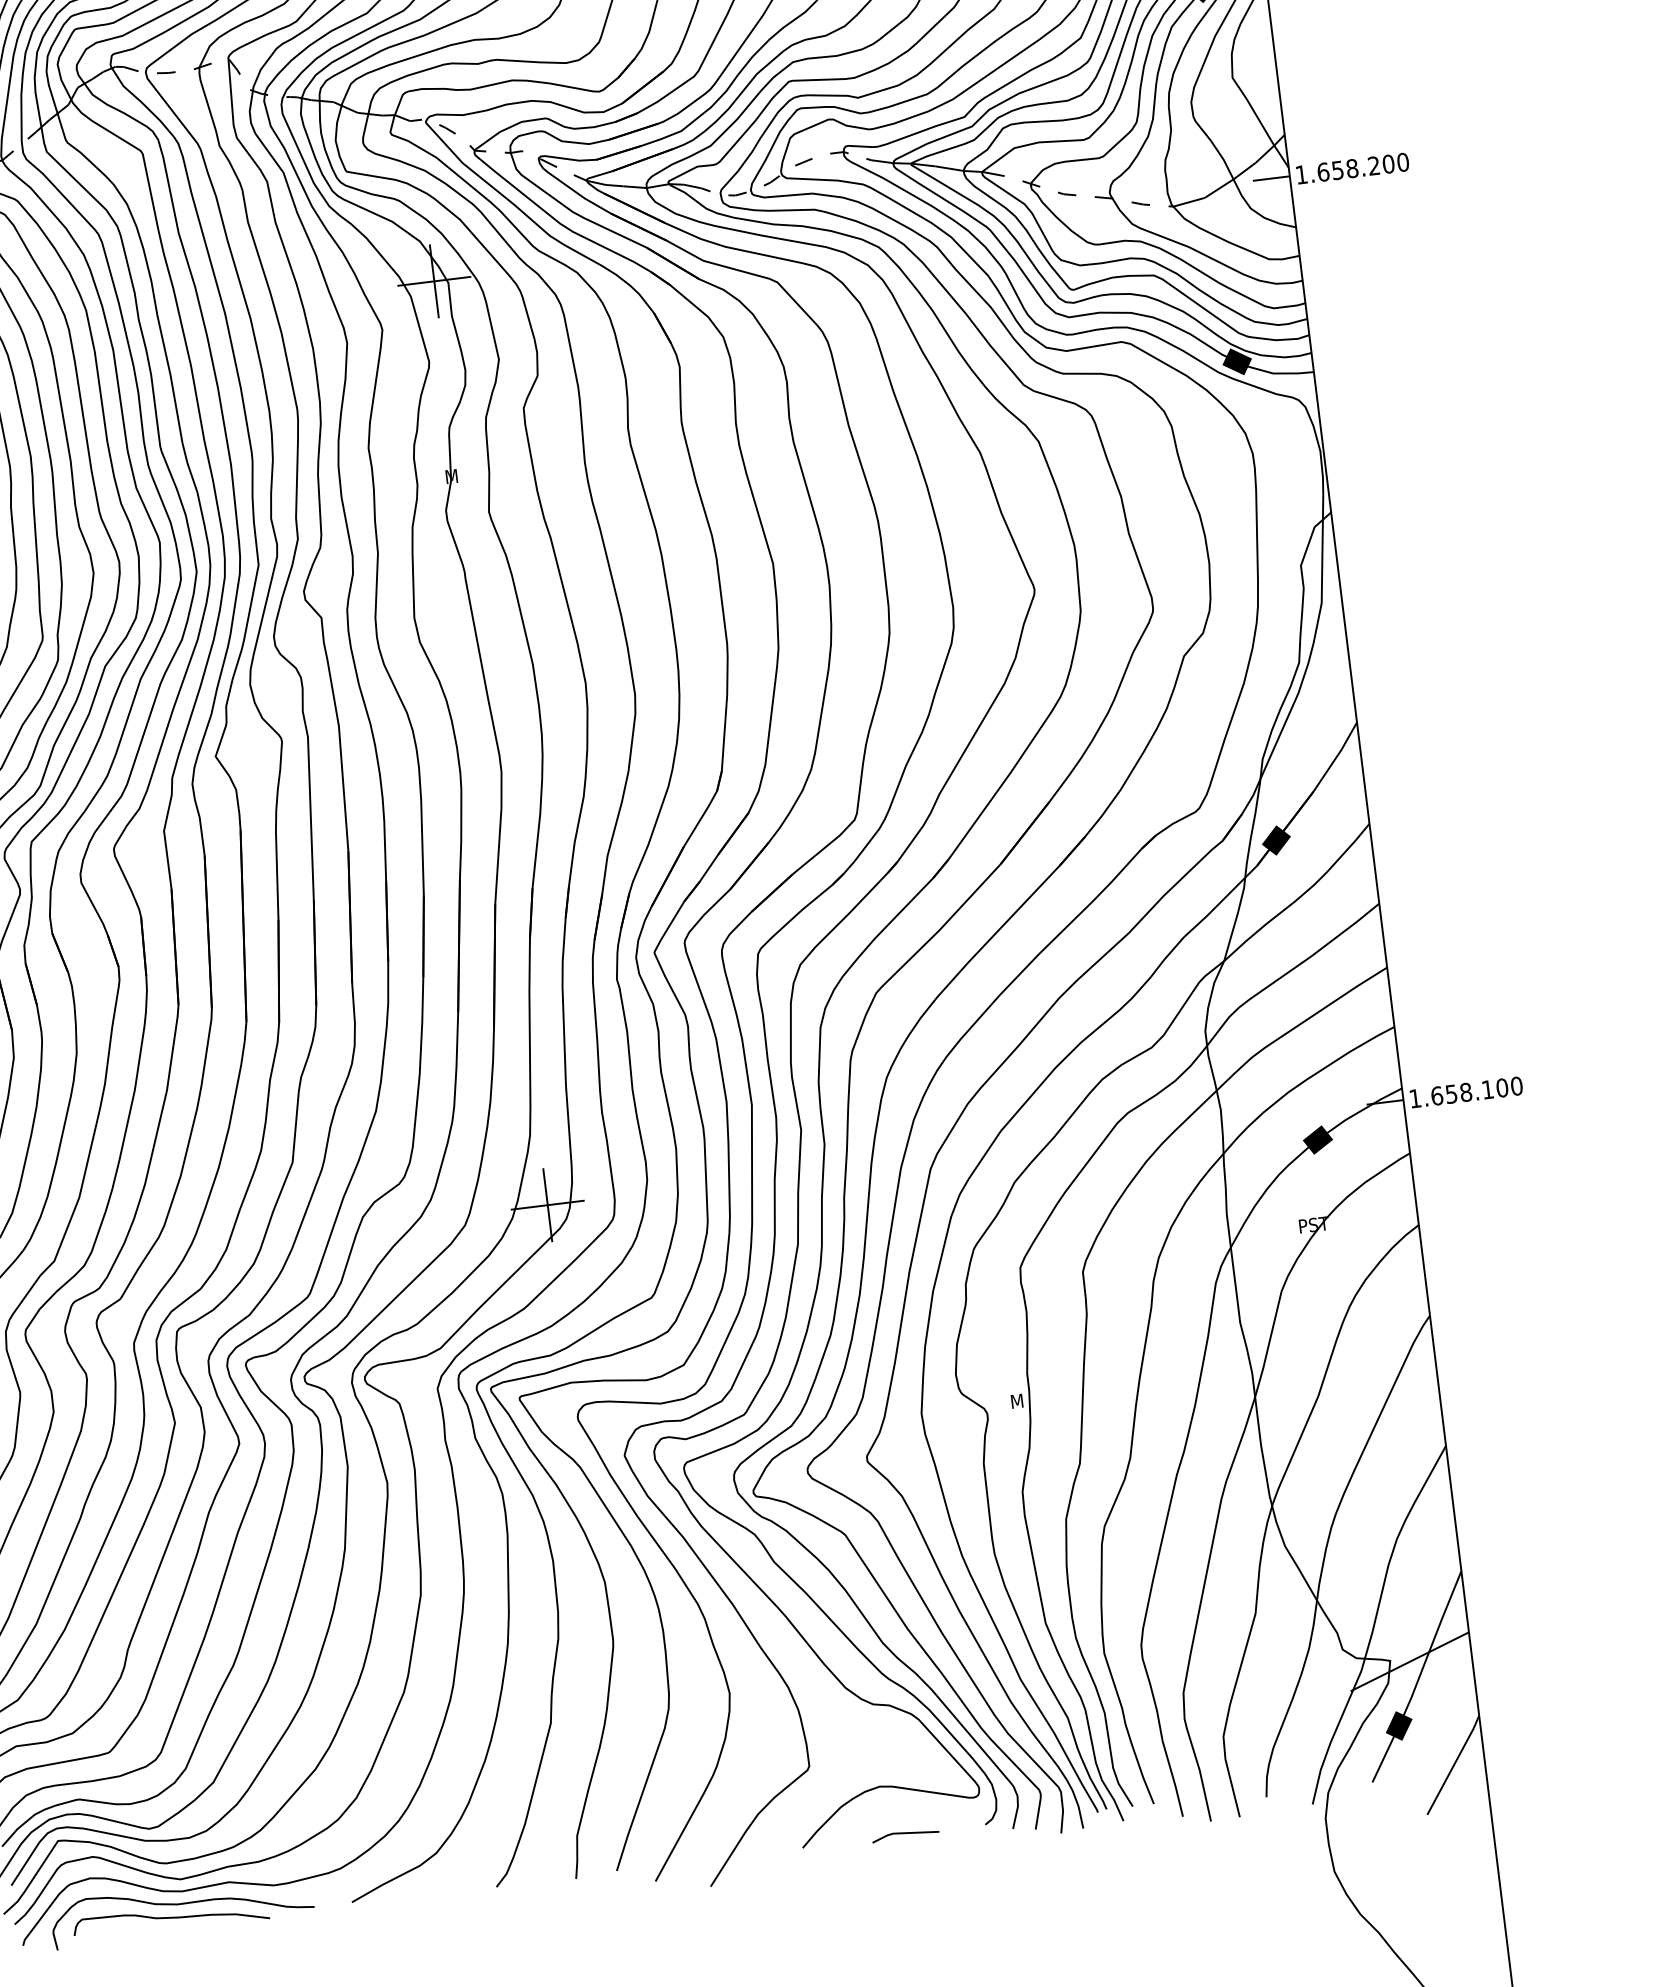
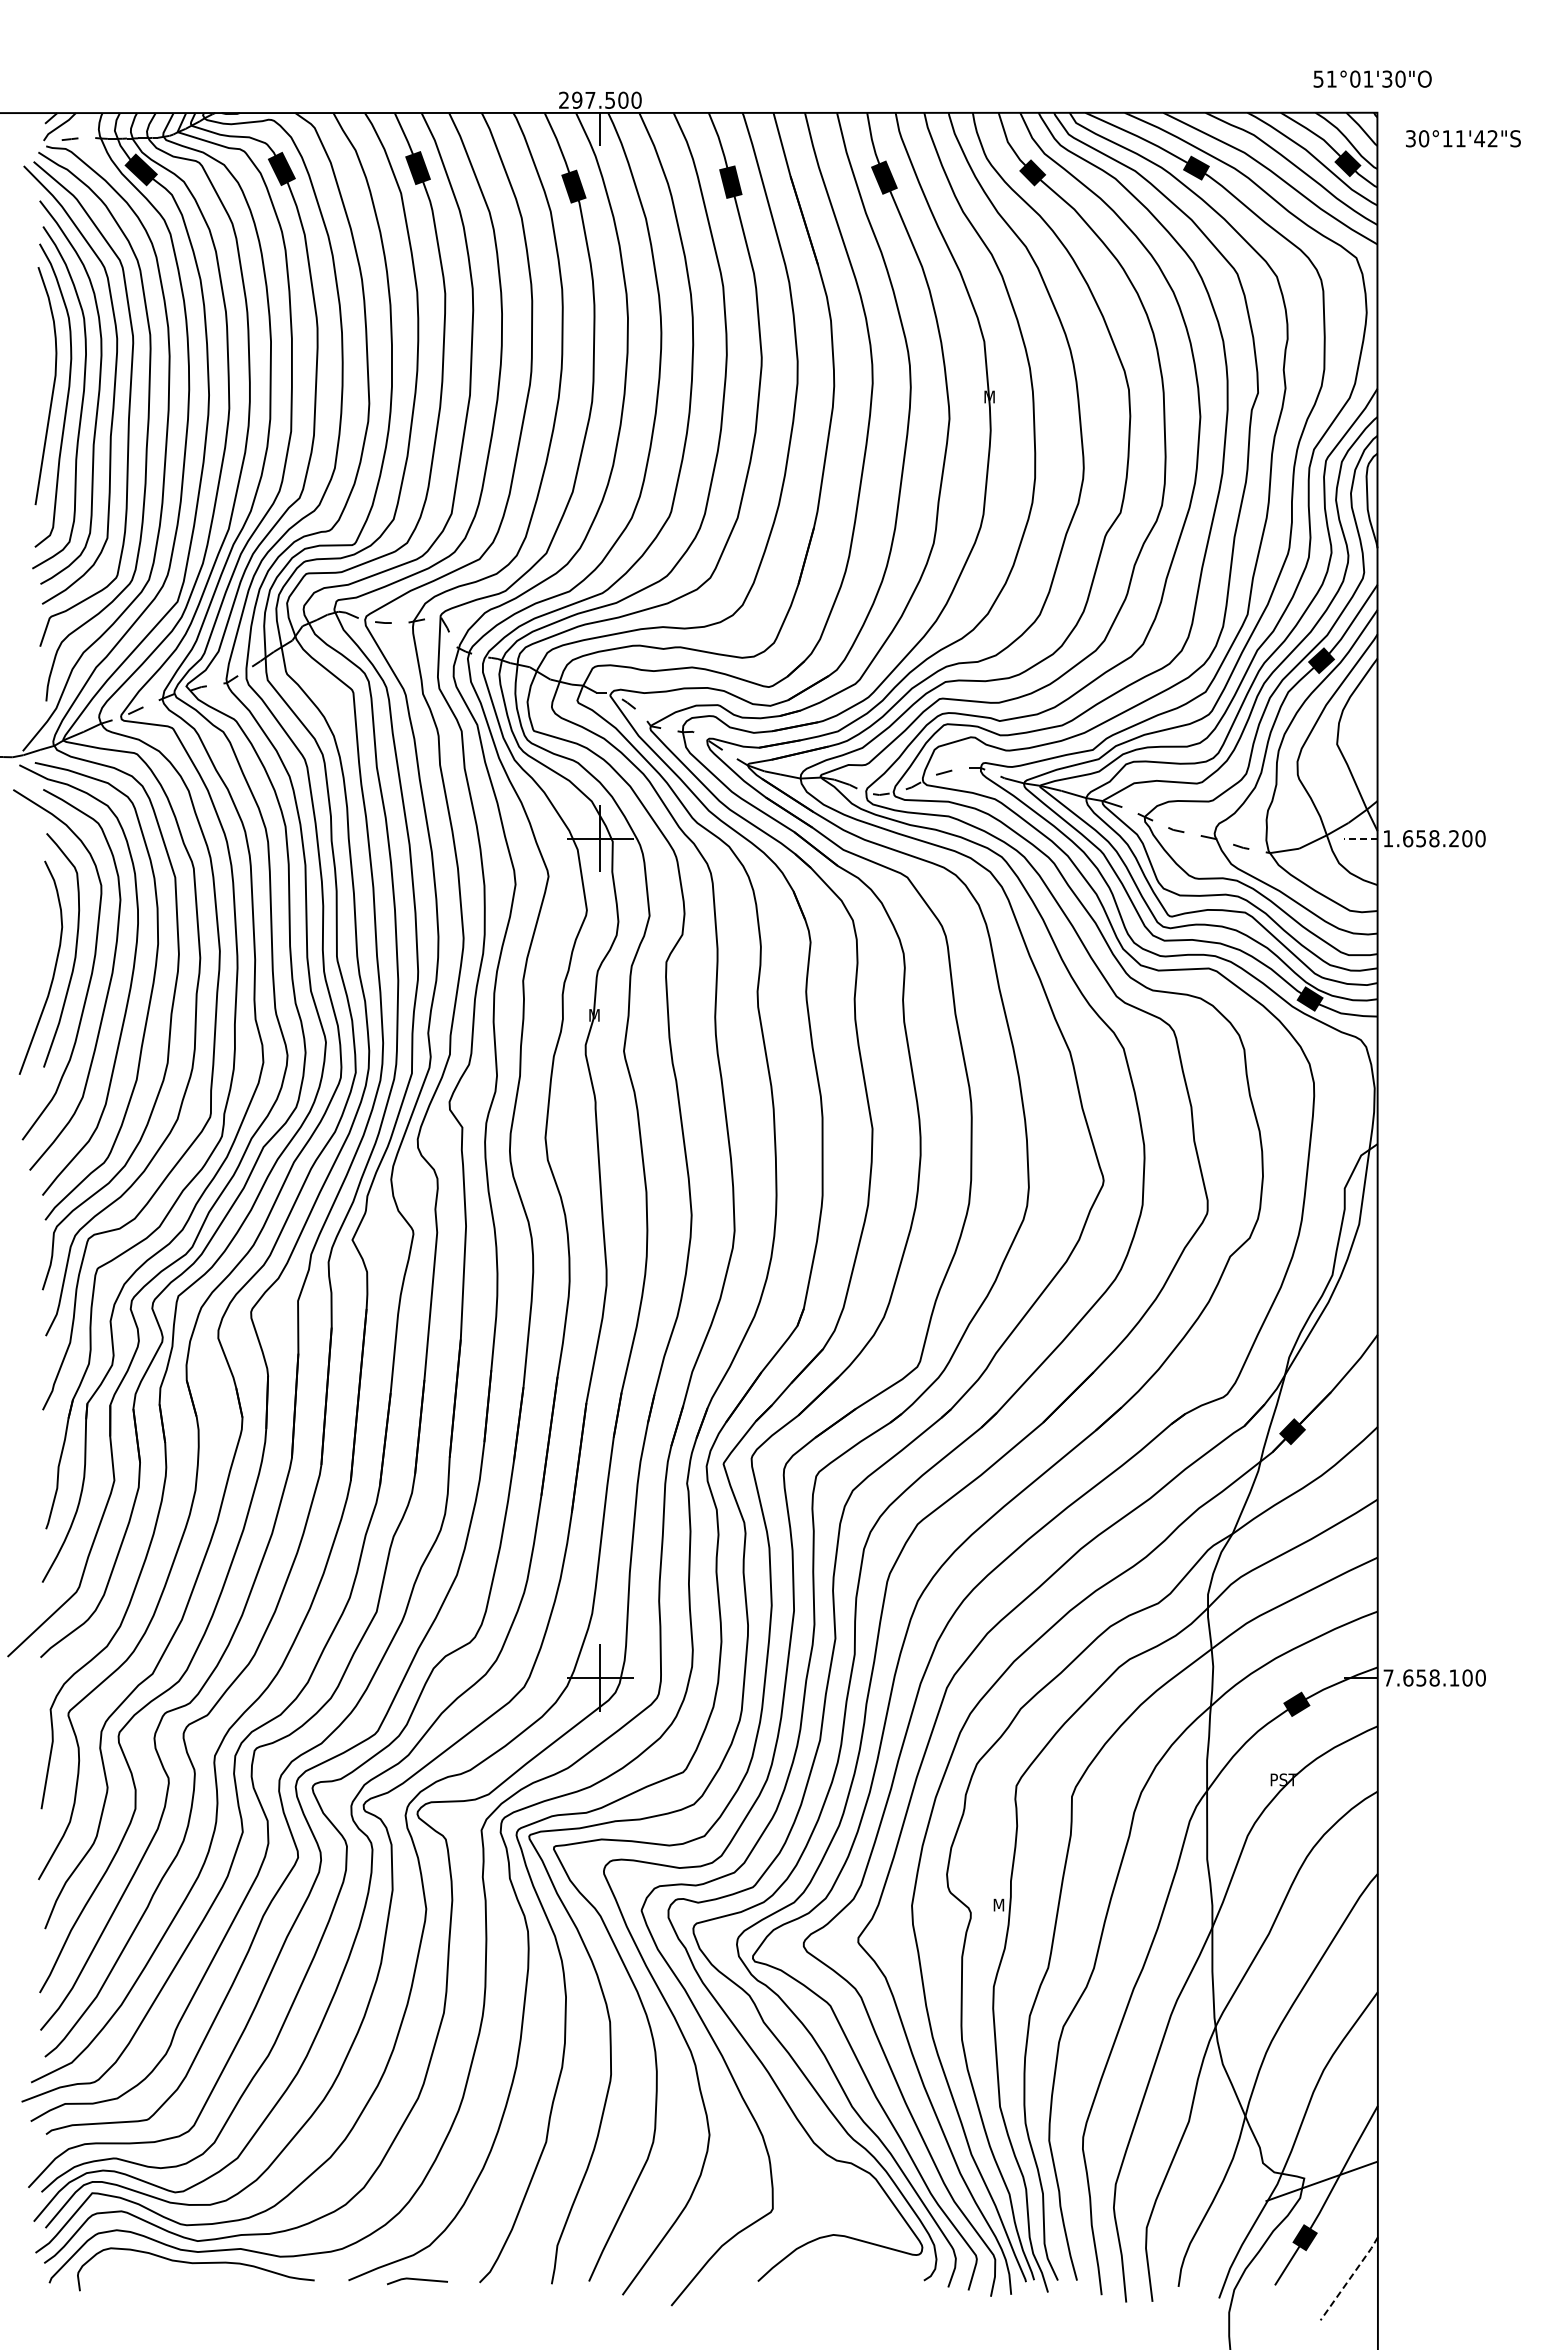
line: (1270, 178) -> (1360, 838), solid -> dashed
text: (1415, 1098) -> (1388, 1677), 1.658.100 -> 7.658.100
line: (1453, 1765) -> (1349, 2279), solid -> dashed
line: (905, 1834) -> (417, 2280), moved
curve: (170, 1919) -> (184, 2275), removed

